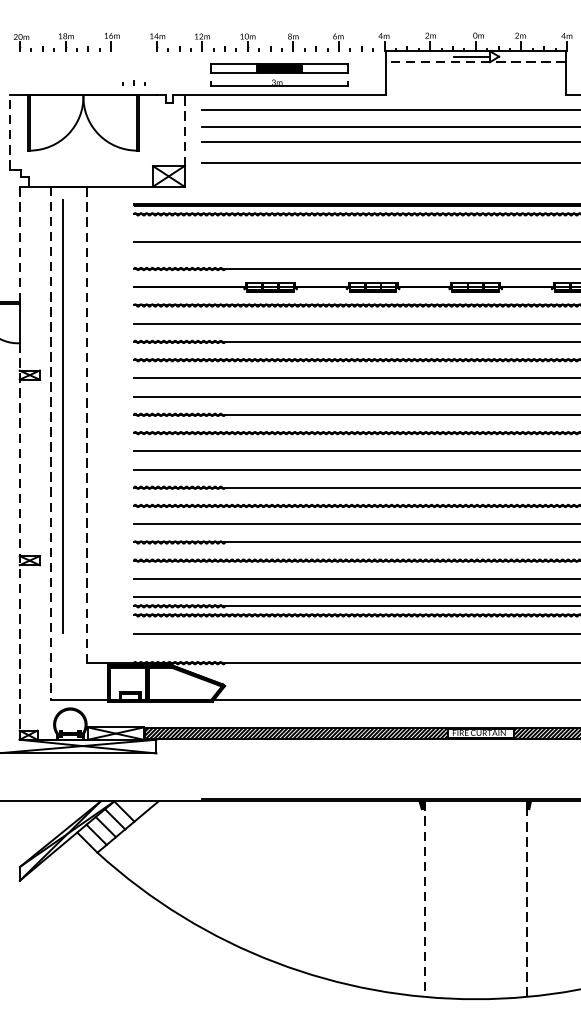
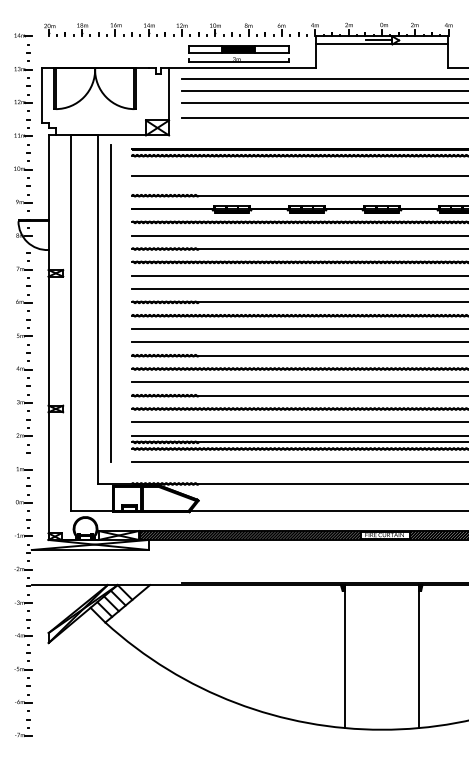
line: (476, 62) -> (382, 44), dashed -> solid
part: (133, 82) -> (131, 34), moved
line: (185, 130) -> (169, 94), dashed -> solid
line: (10, 132) -> (41, 95), dashed -> solid
line: (19, 244) -> (48, 177), dashed -> solid
line: (62, 416) -> (110, 303), moved
line: (86, 424) -> (97, 309), dashed -> solid
line: (51, 443) -> (71, 323), dashed -> solid
line: (19, 542) -> (48, 395), dashed -> solid
line: (526, 899) -> (419, 656), dashed -> solid
line: (424, 900) -> (344, 657), dashed -> solid

